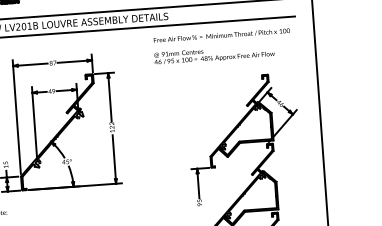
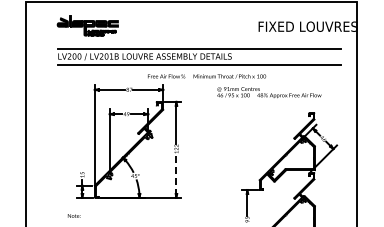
text: (222, 35) -> (207, 76), moved
line: (114, 157) -> (176, 175), solid -> dashed

